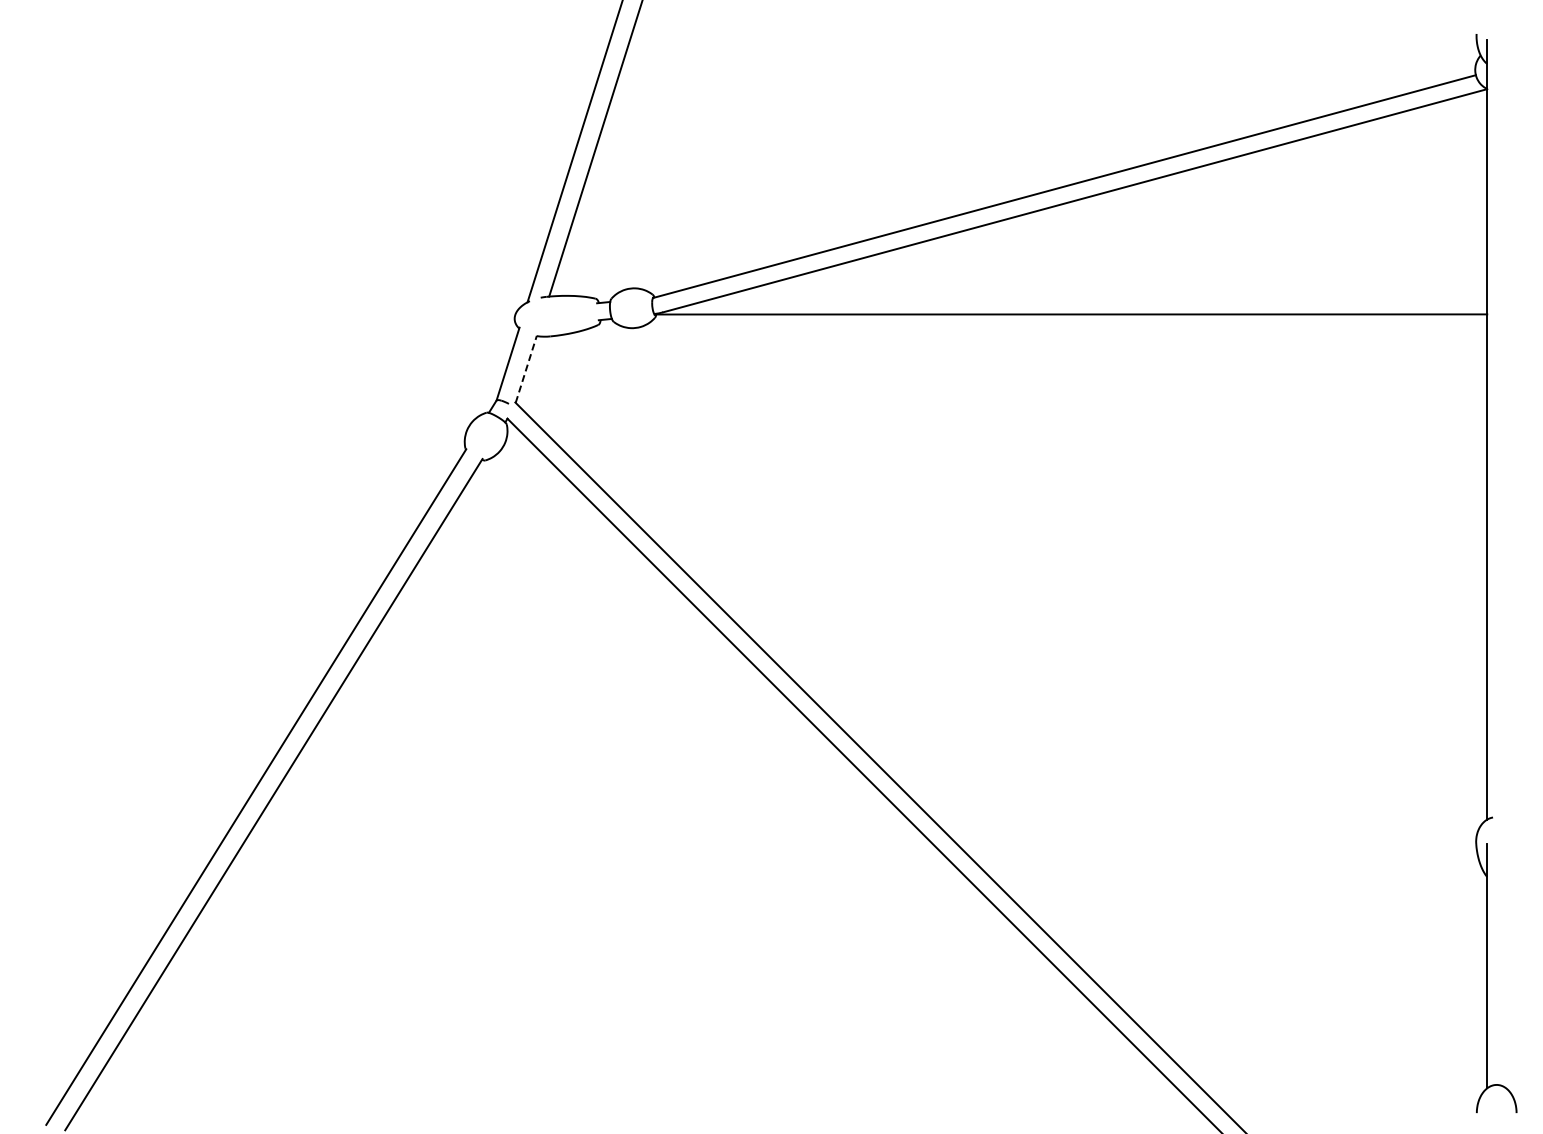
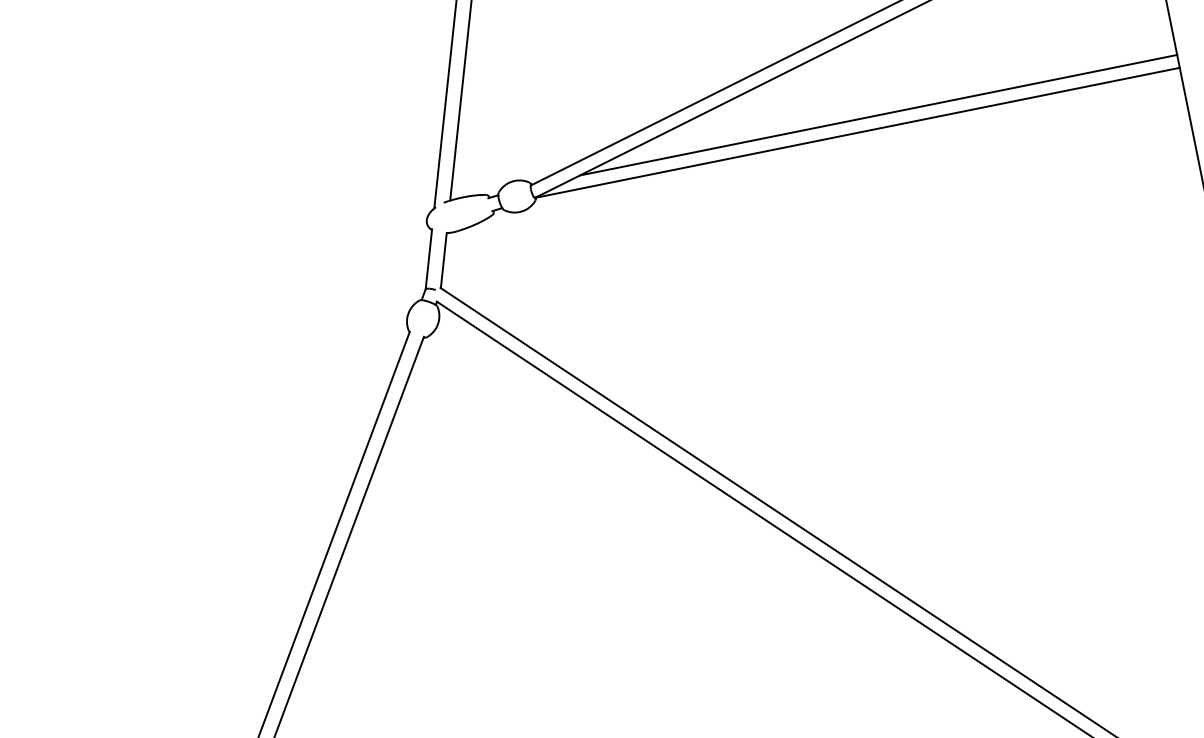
line: (1101, 297) -> (878, 115), added
line: (526, 368) -> (443, 259), dashed -> solid

